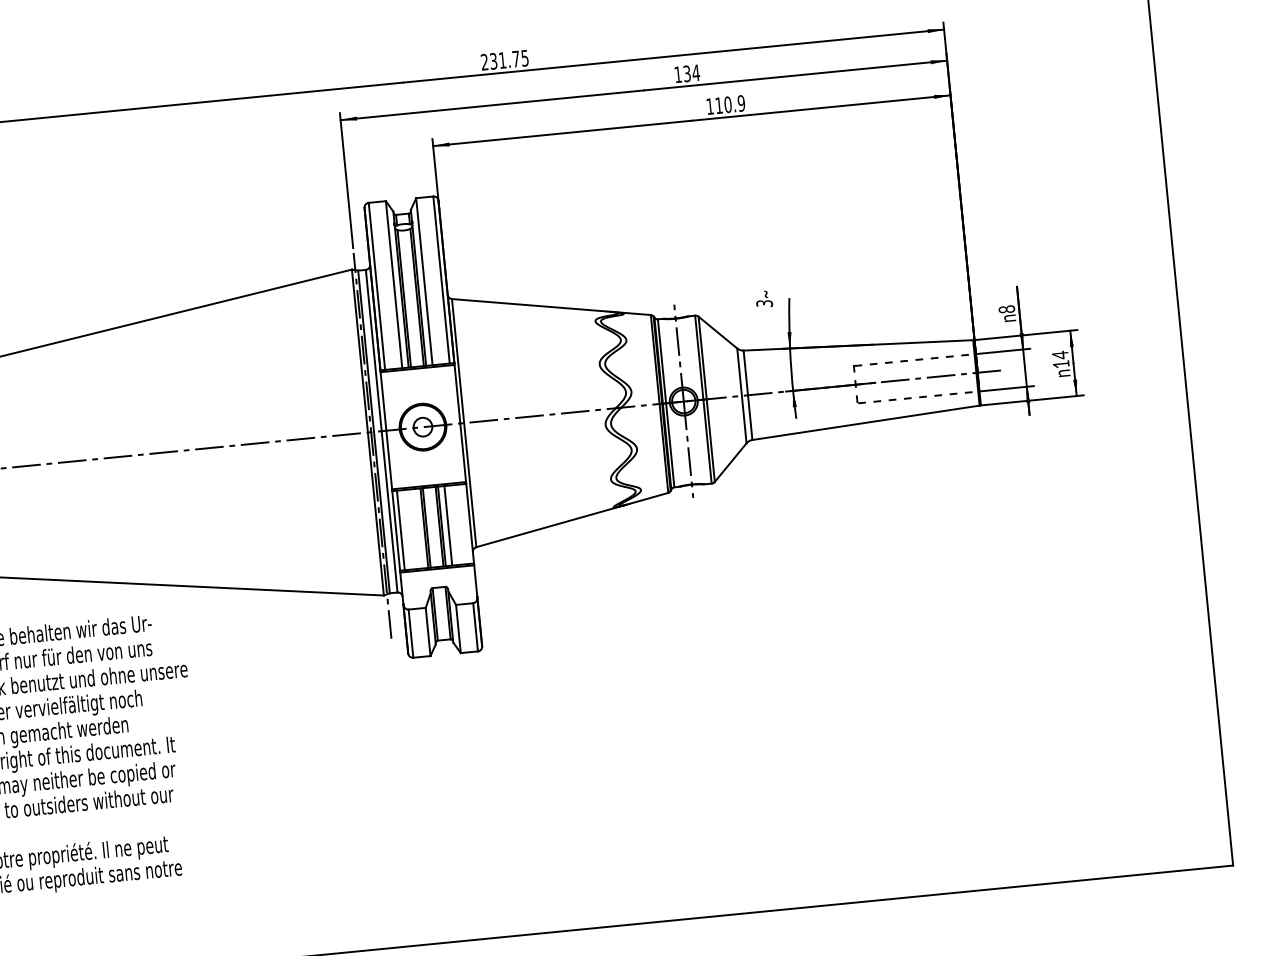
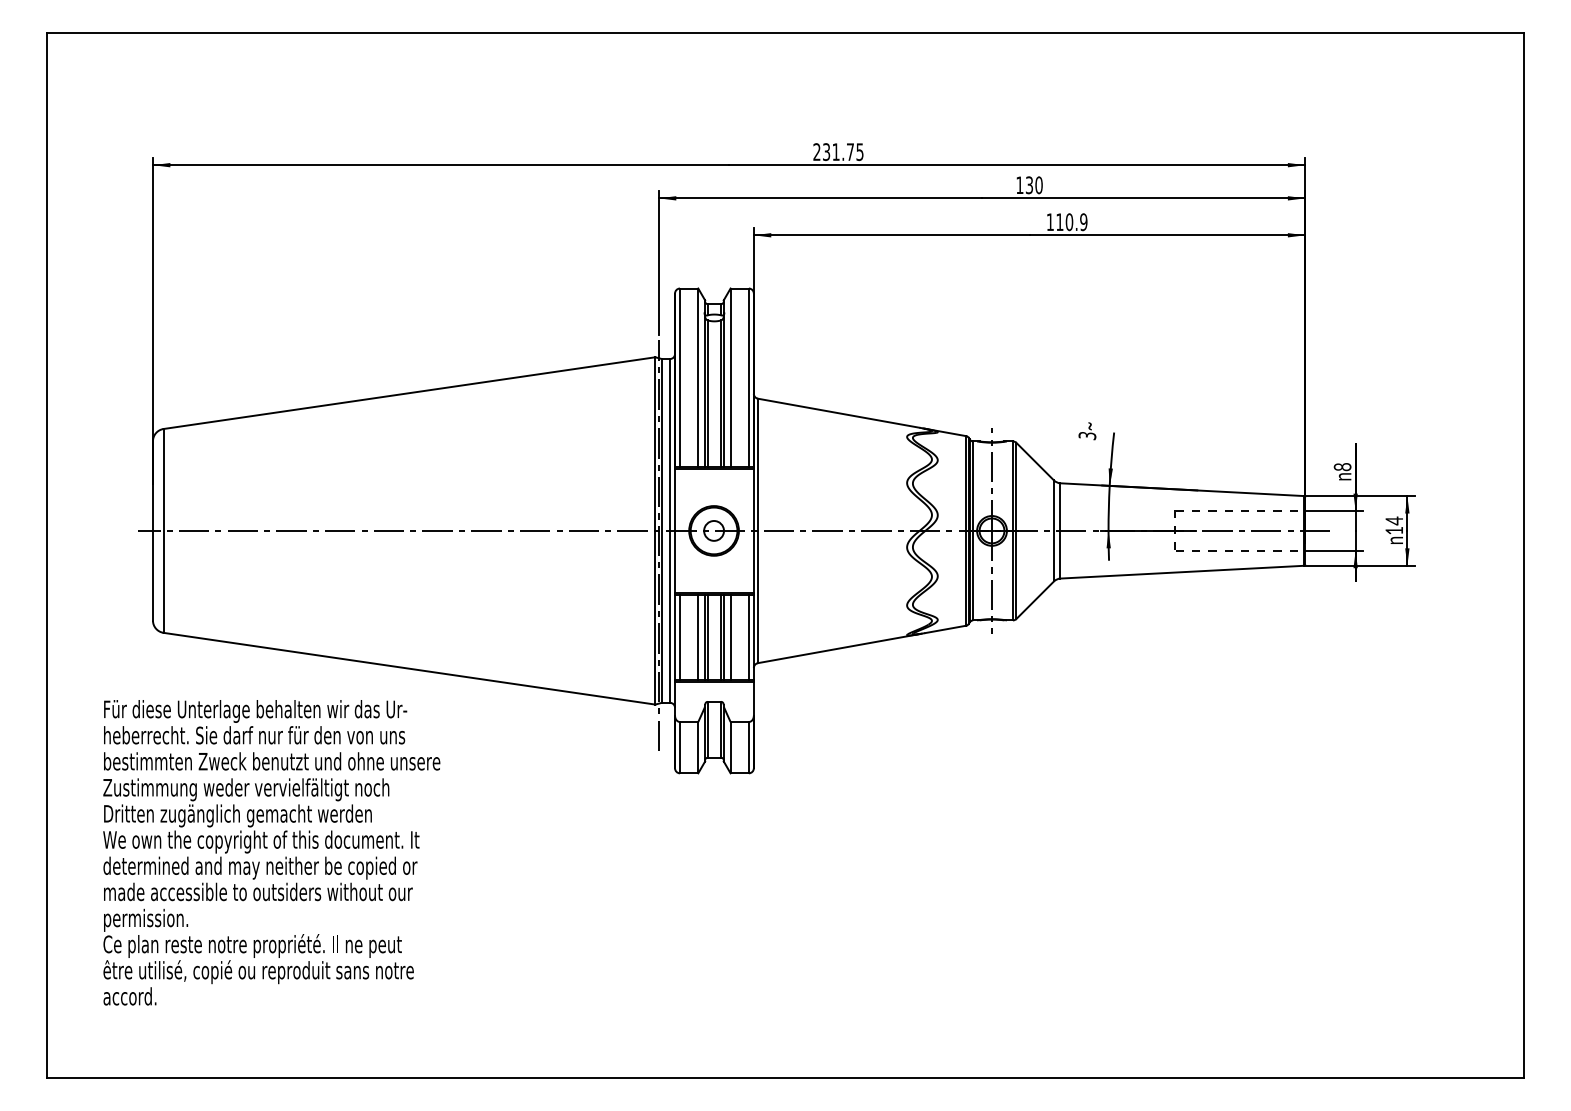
text: (695, 73) -> (1038, 185), 134 -> 130
line: (465, 523) -> (748, 637), added
line: (418, 528) -> (698, 637), added

